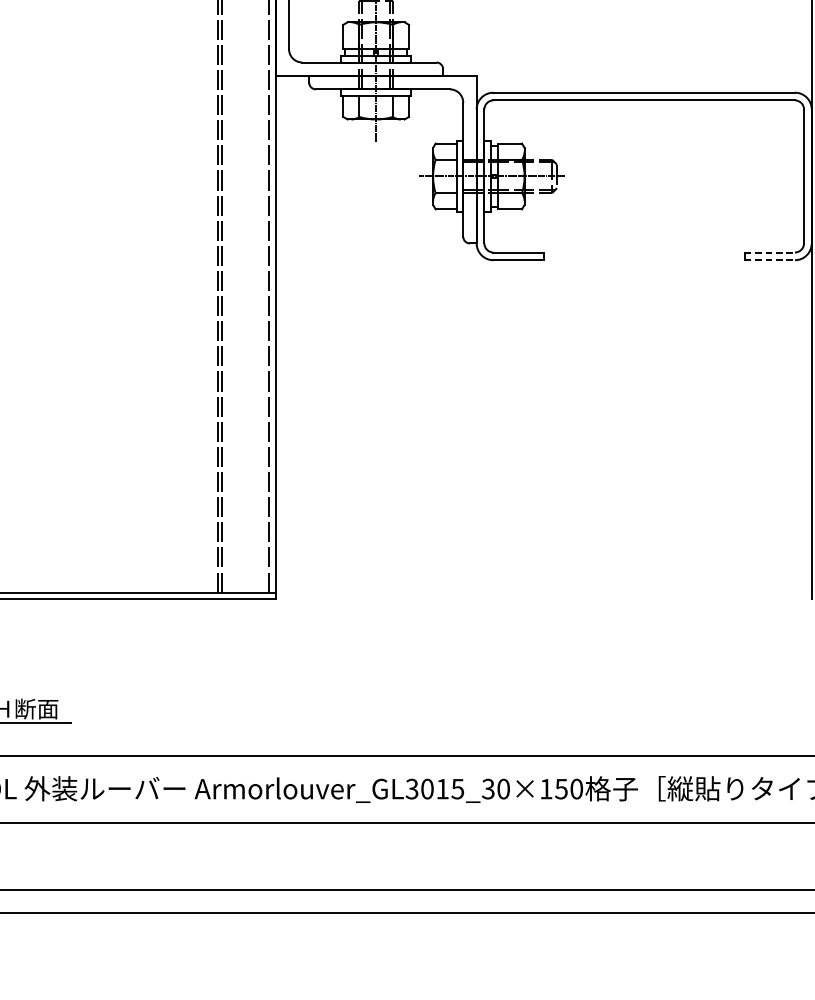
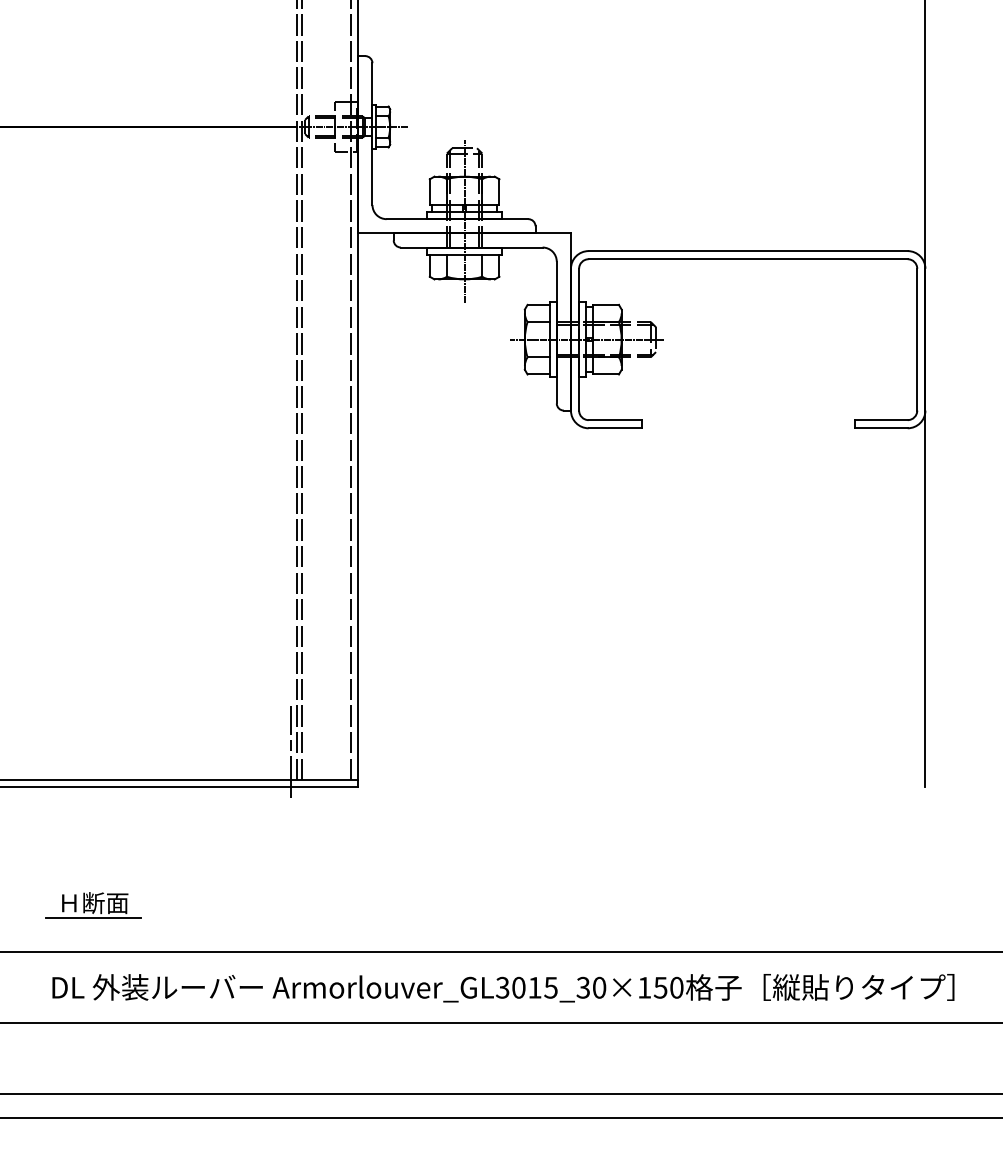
line: (770, 252) -> (881, 420), dashed -> solid
line: (770, 260) -> (881, 428), dashed -> solid
line: (211, 566) -> (290, 752), added

